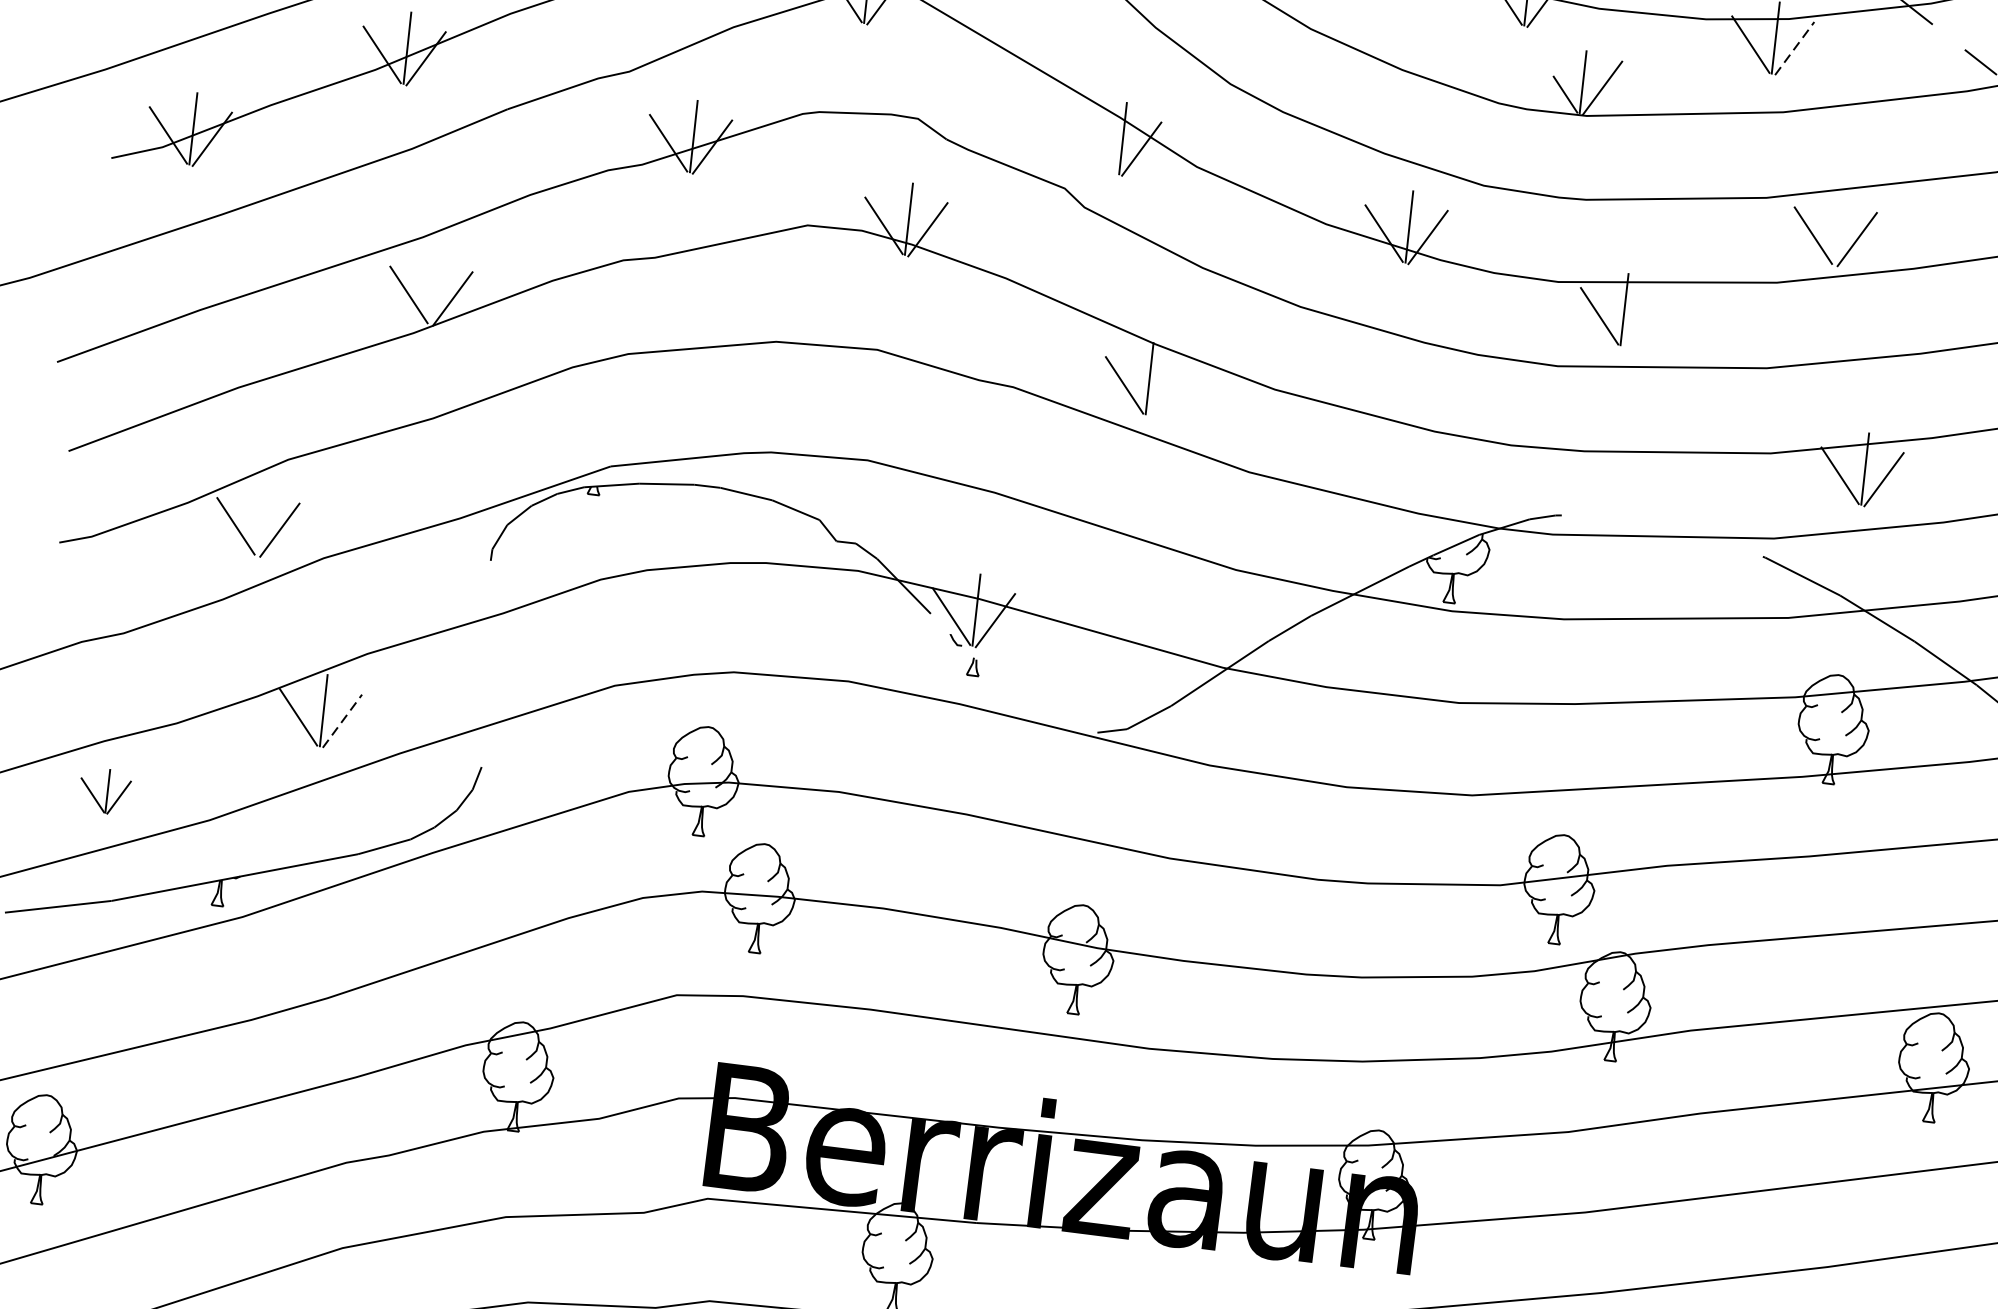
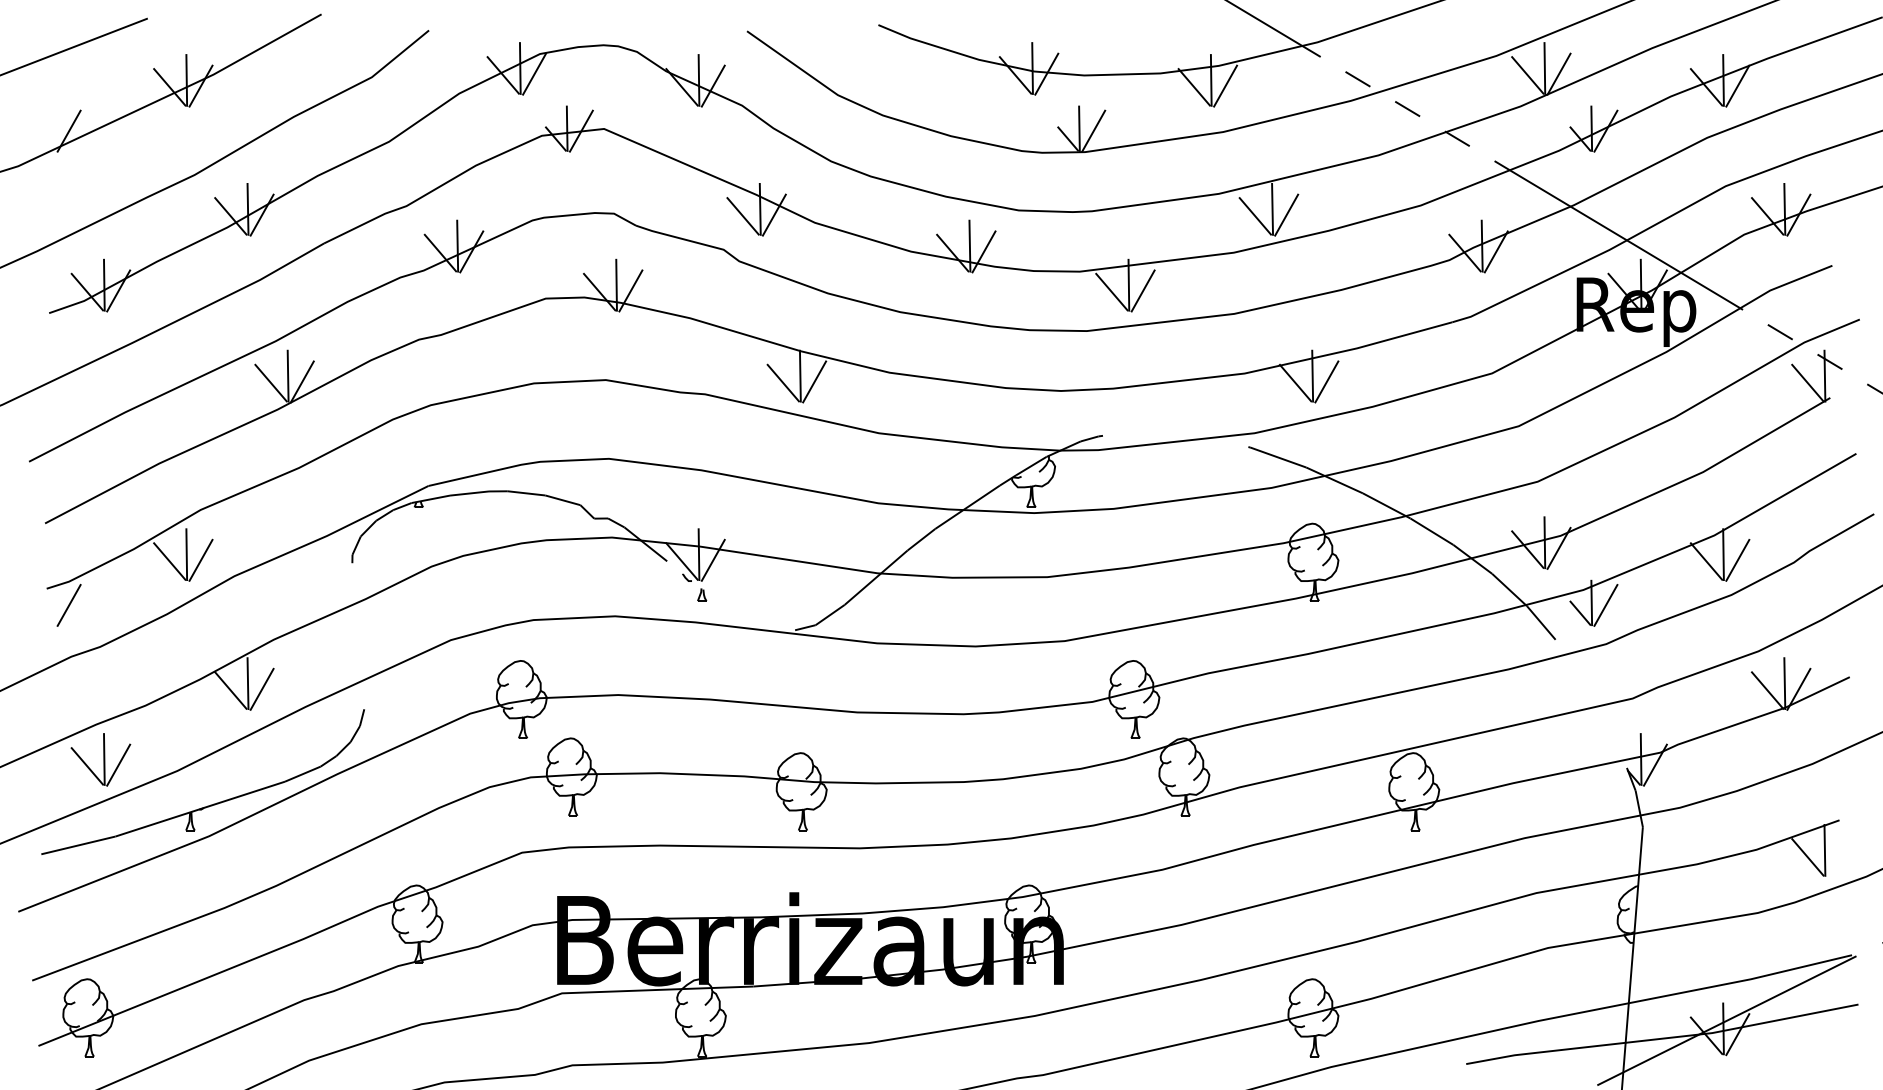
line: (1794, 47) -> (1225, 85), dashed -> solid
line: (1096, 145) -> (742, 216), added
line: (1838, 227) -> (1272, 208), added
line: (433, 287) -> (287, 375), added
line: (1642, 319) -> (1142, 290), added
line: (1168, 388) -> (814, 381), added
line: (260, 519) -> (186, 554), added
line: (86, 568) -> (68, 604), added
line: (343, 720) -> (262, 688), dashed -> solid
part: (104, 790) -> (100, 759), size x1.67

